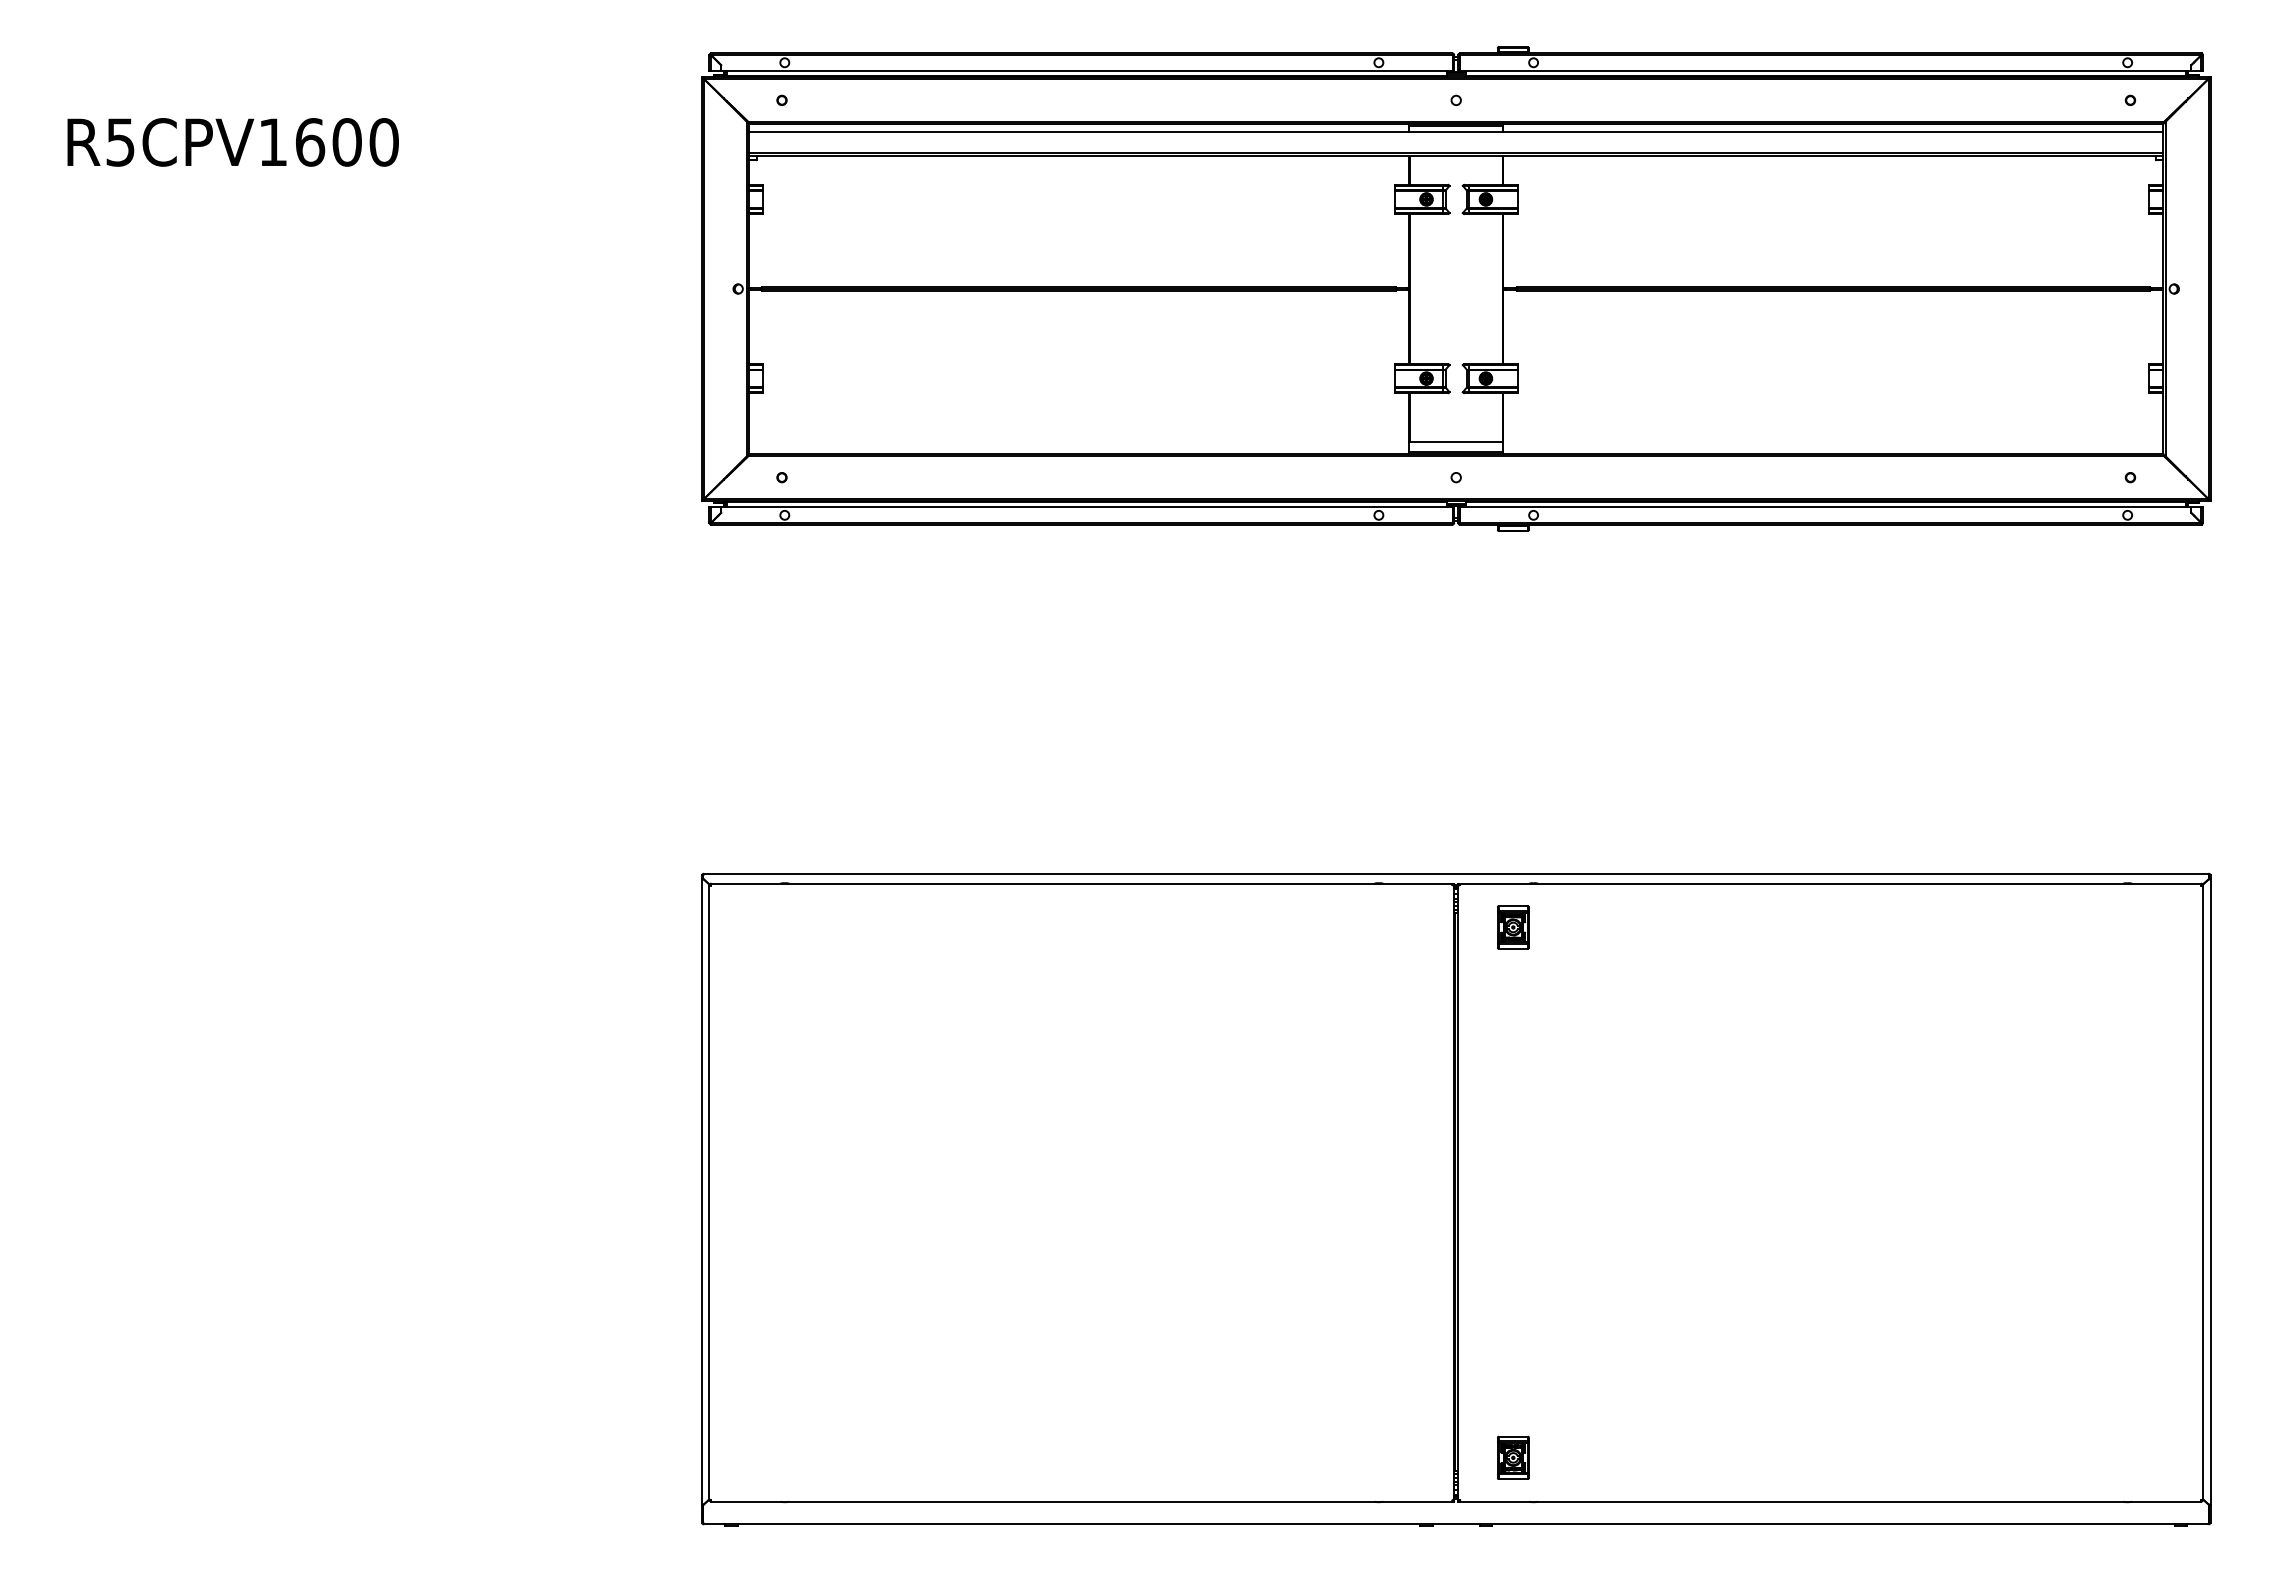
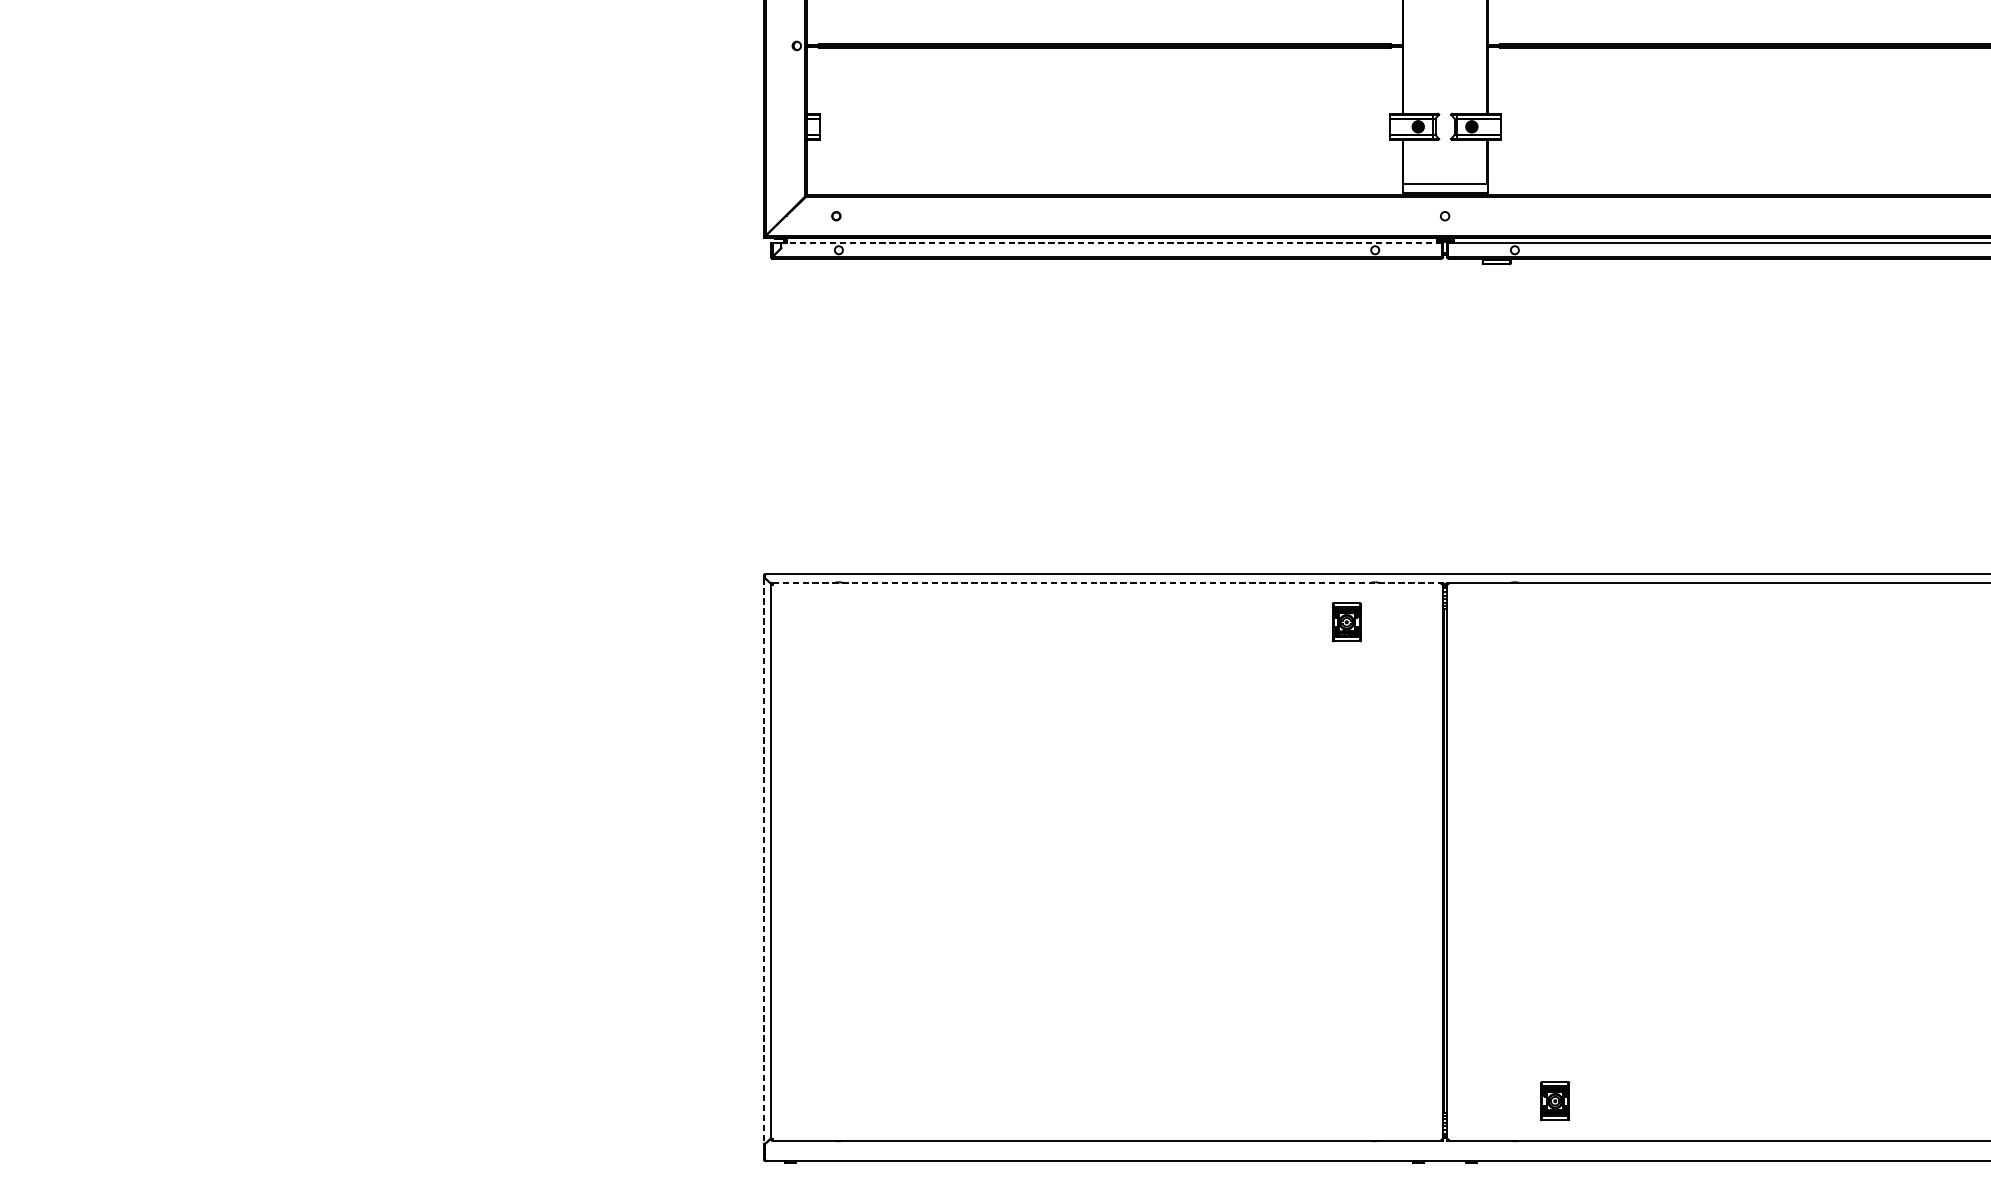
line: (1086, 506) -> (1111, 242), solid -> dashed
line: (1082, 883) -> (1107, 582), solid -> dashed
part: (1513, 927) -> (1346, 622), moved
line: (701, 1192) -> (763, 861), solid -> dashed
part: (1513, 1457) -> (1555, 1100), moved

